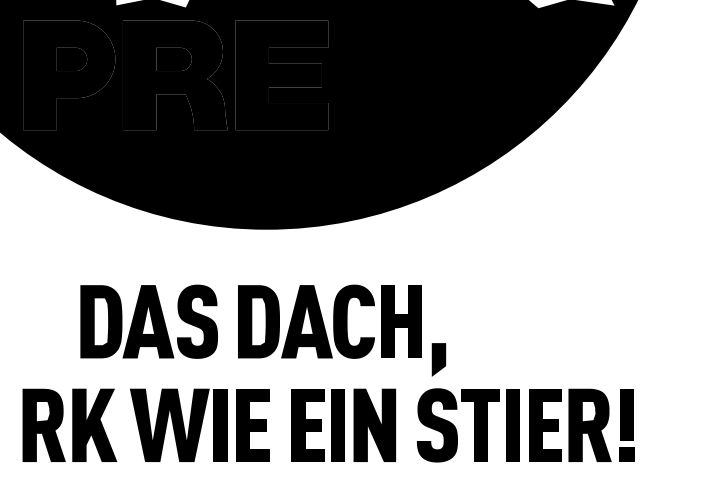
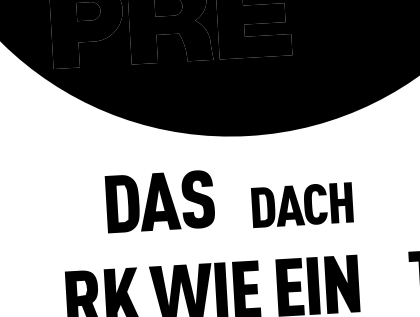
part: (148, 321) -> (159, 201), moved
part: (329, 321) -> (302, 205), size x0.7
fill: (438, 359) -> (389, 229), removed
fill: (436, 425) -> (390, 281), removed

